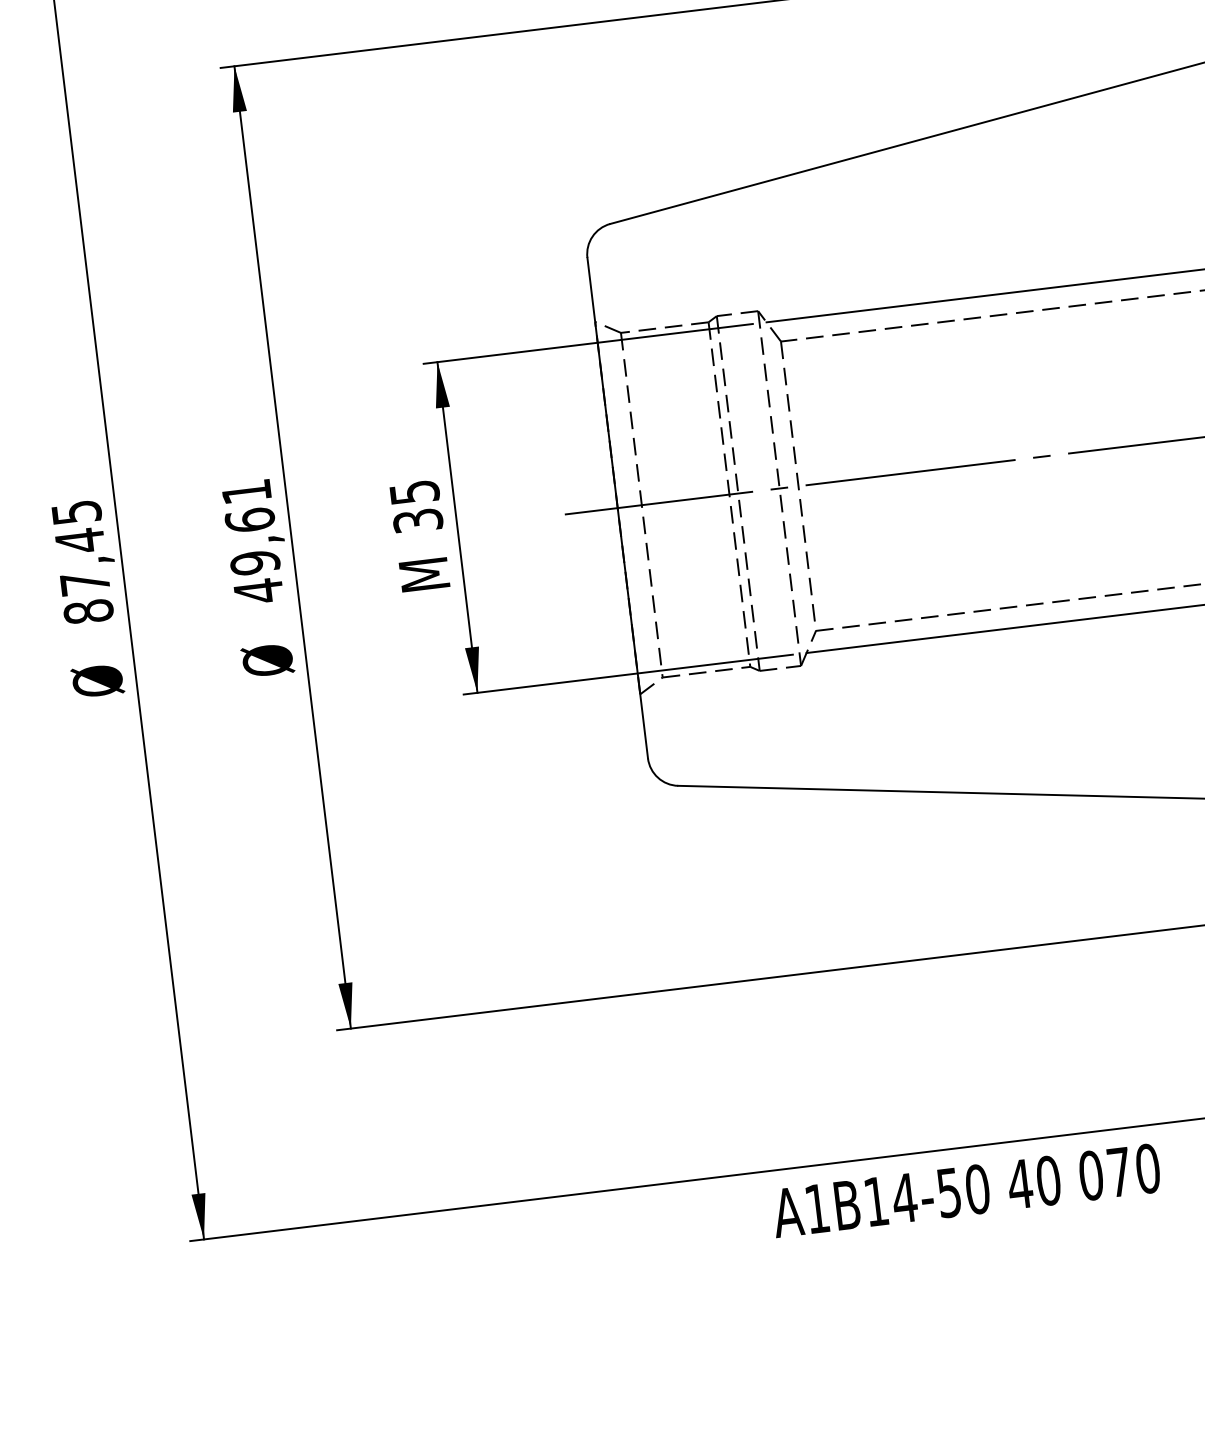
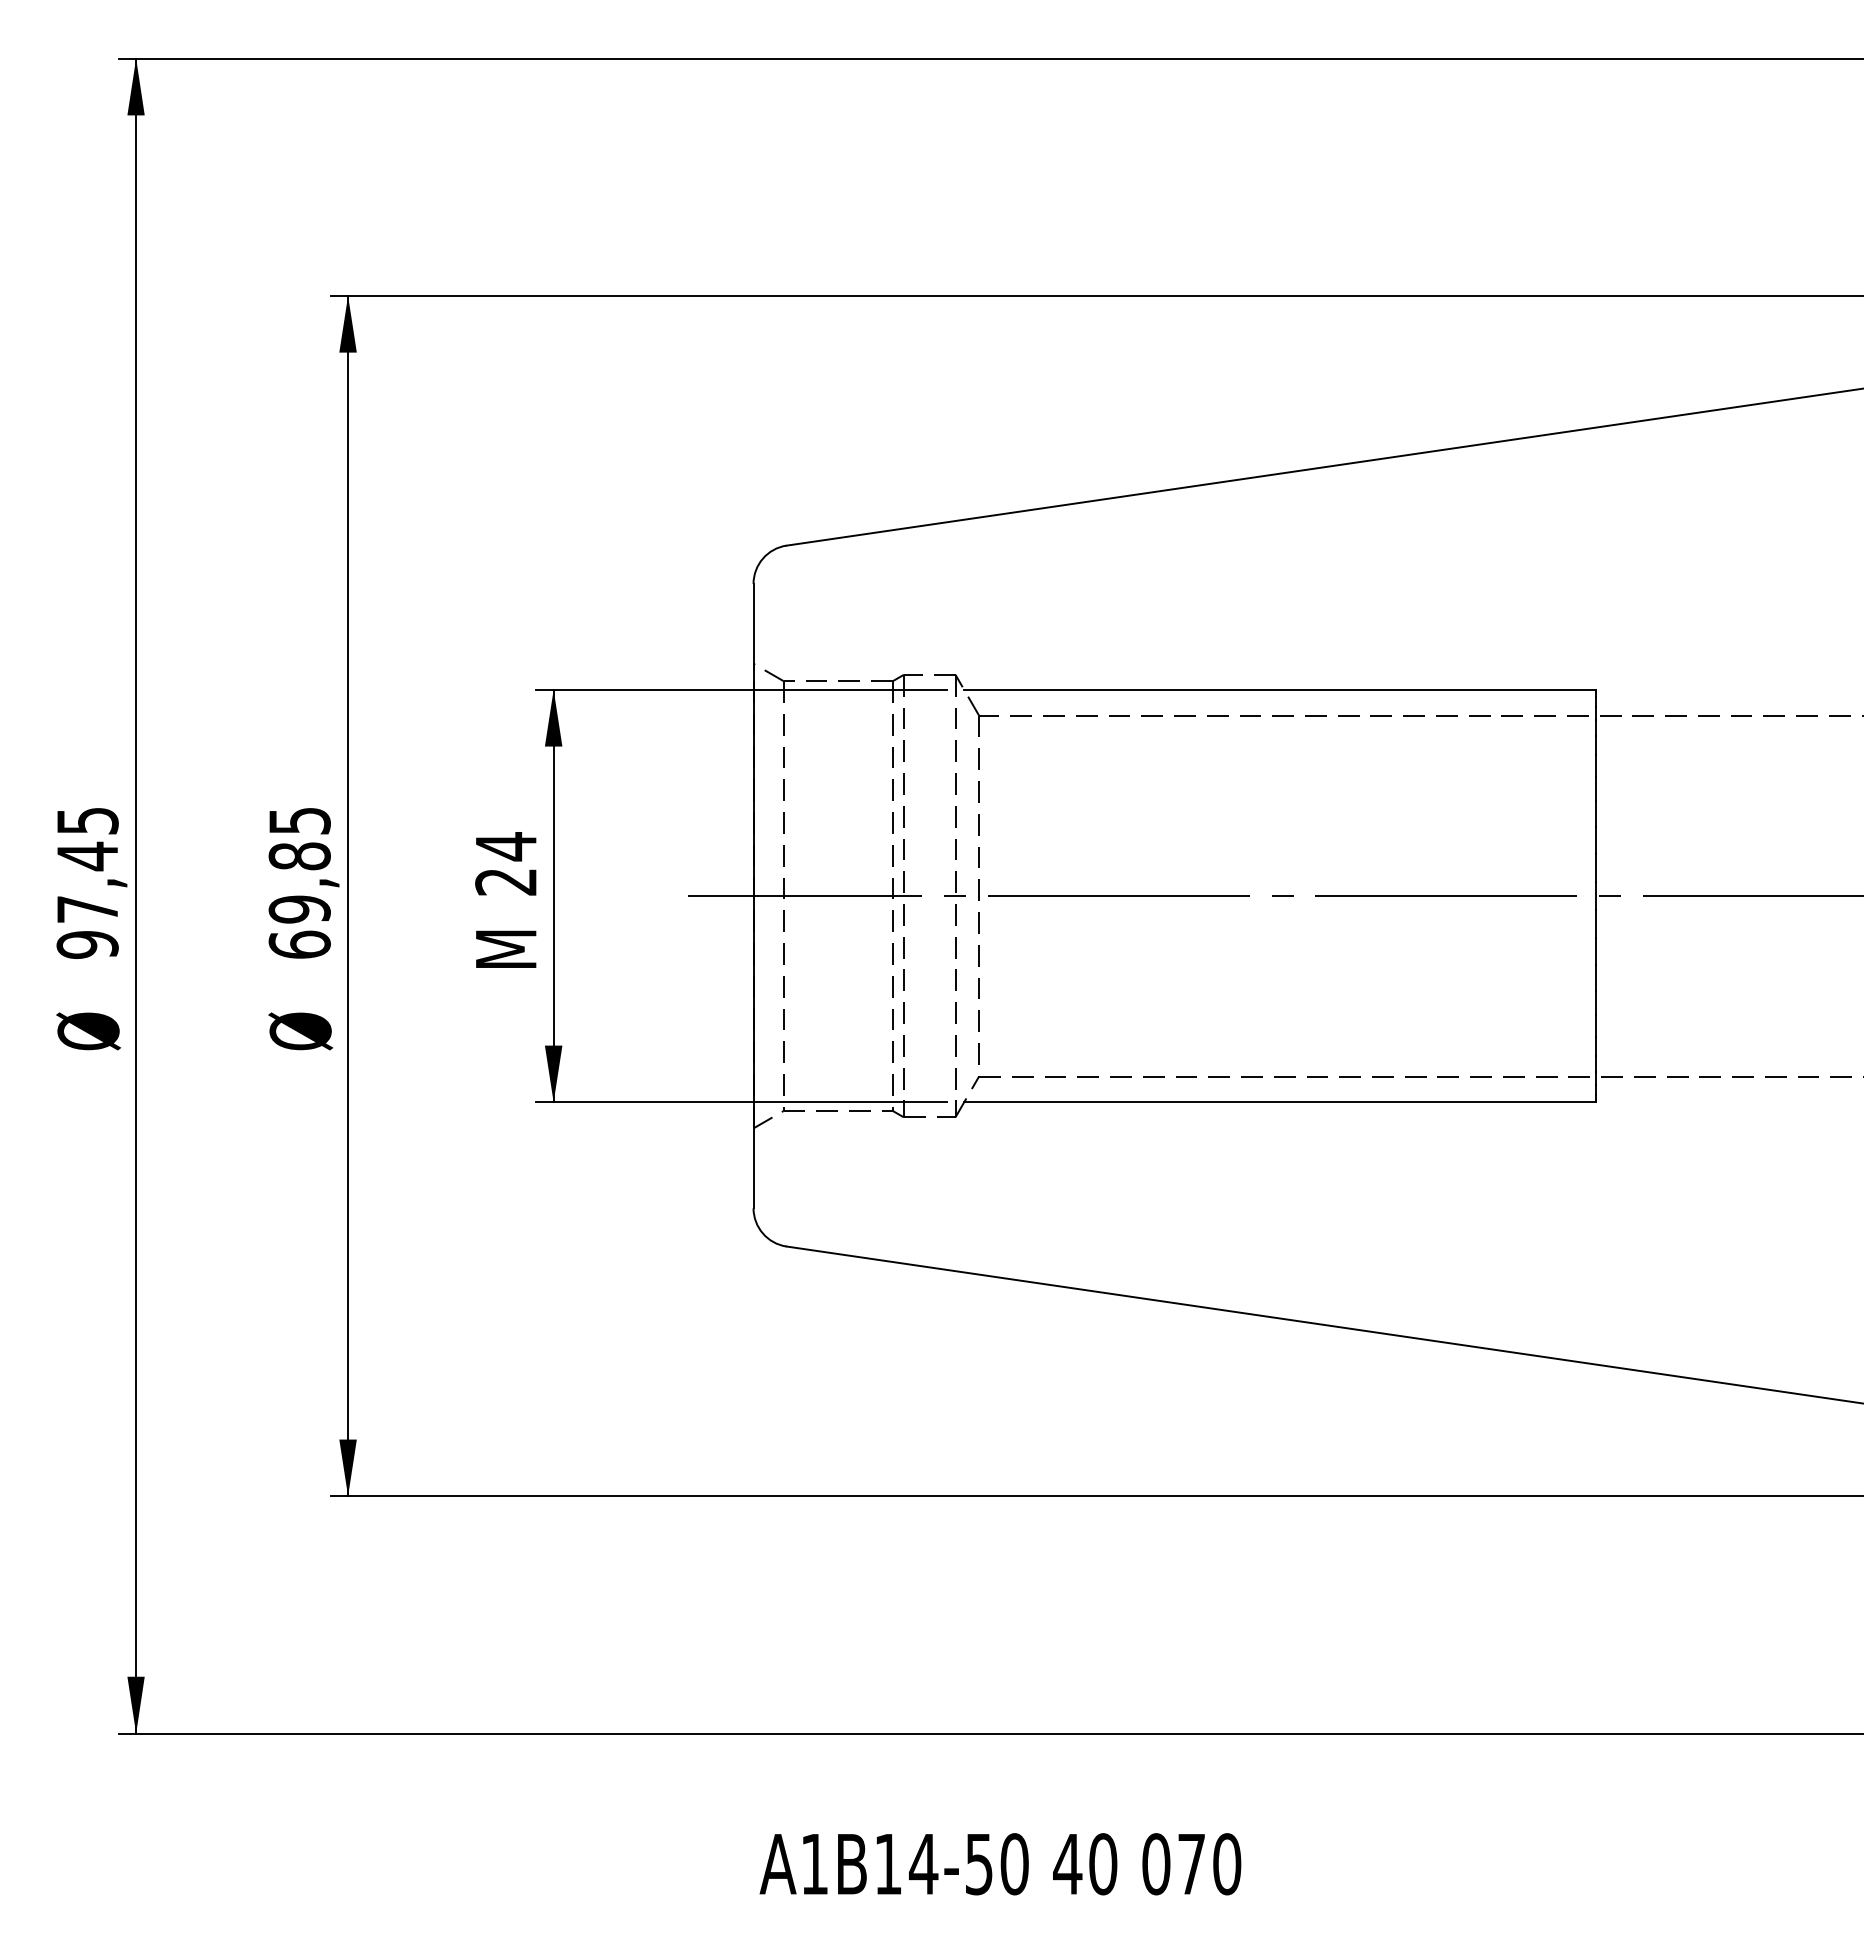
text: (416, 505) -> (506, 863), 35 -> 24
text: (252, 542) -> (299, 883), 49,61 -> 69,85
text: (88, 611) -> (87, 944), 87,45 -> 97,45
text: (966, 1191) -> (1000, 1864), moved

